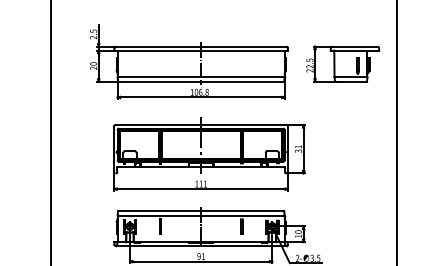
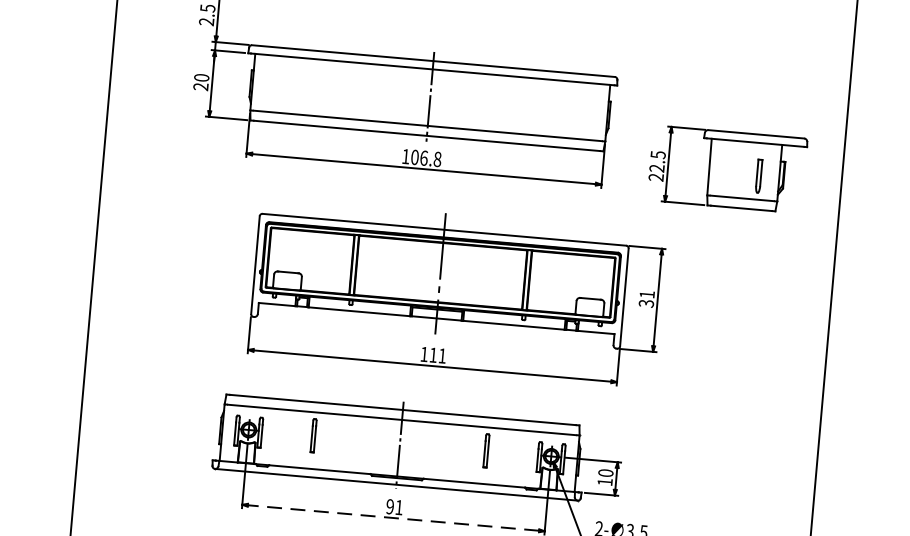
part: (343, 63) -> (728, 168), moved
part: (209, 154) -> (456, 294), moved
line: (201, 261) -> (394, 517), solid -> dashed

